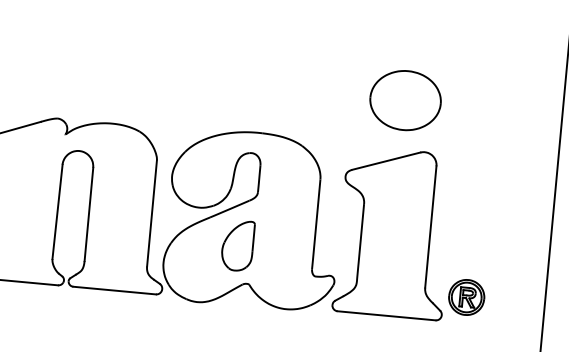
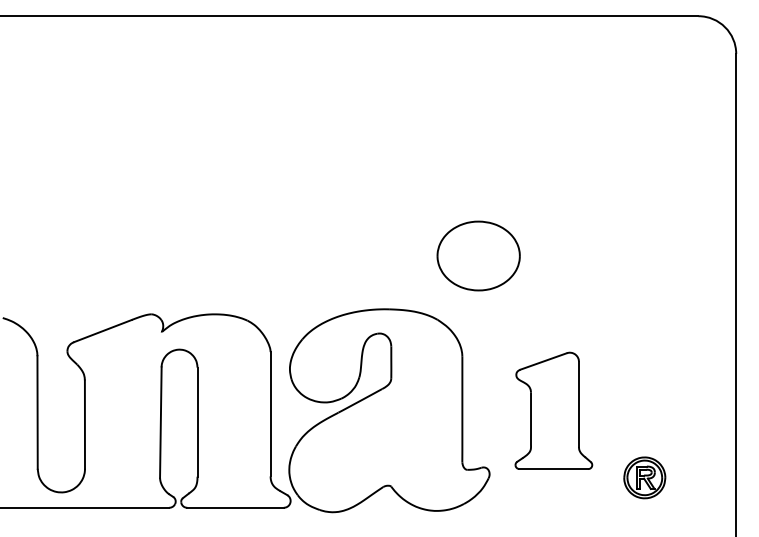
part: (405, 100) -> (478, 255), moved
part: (394, 232) -> (553, 410), size x0.6
part: (237, 245) -> (373, 442), removed

